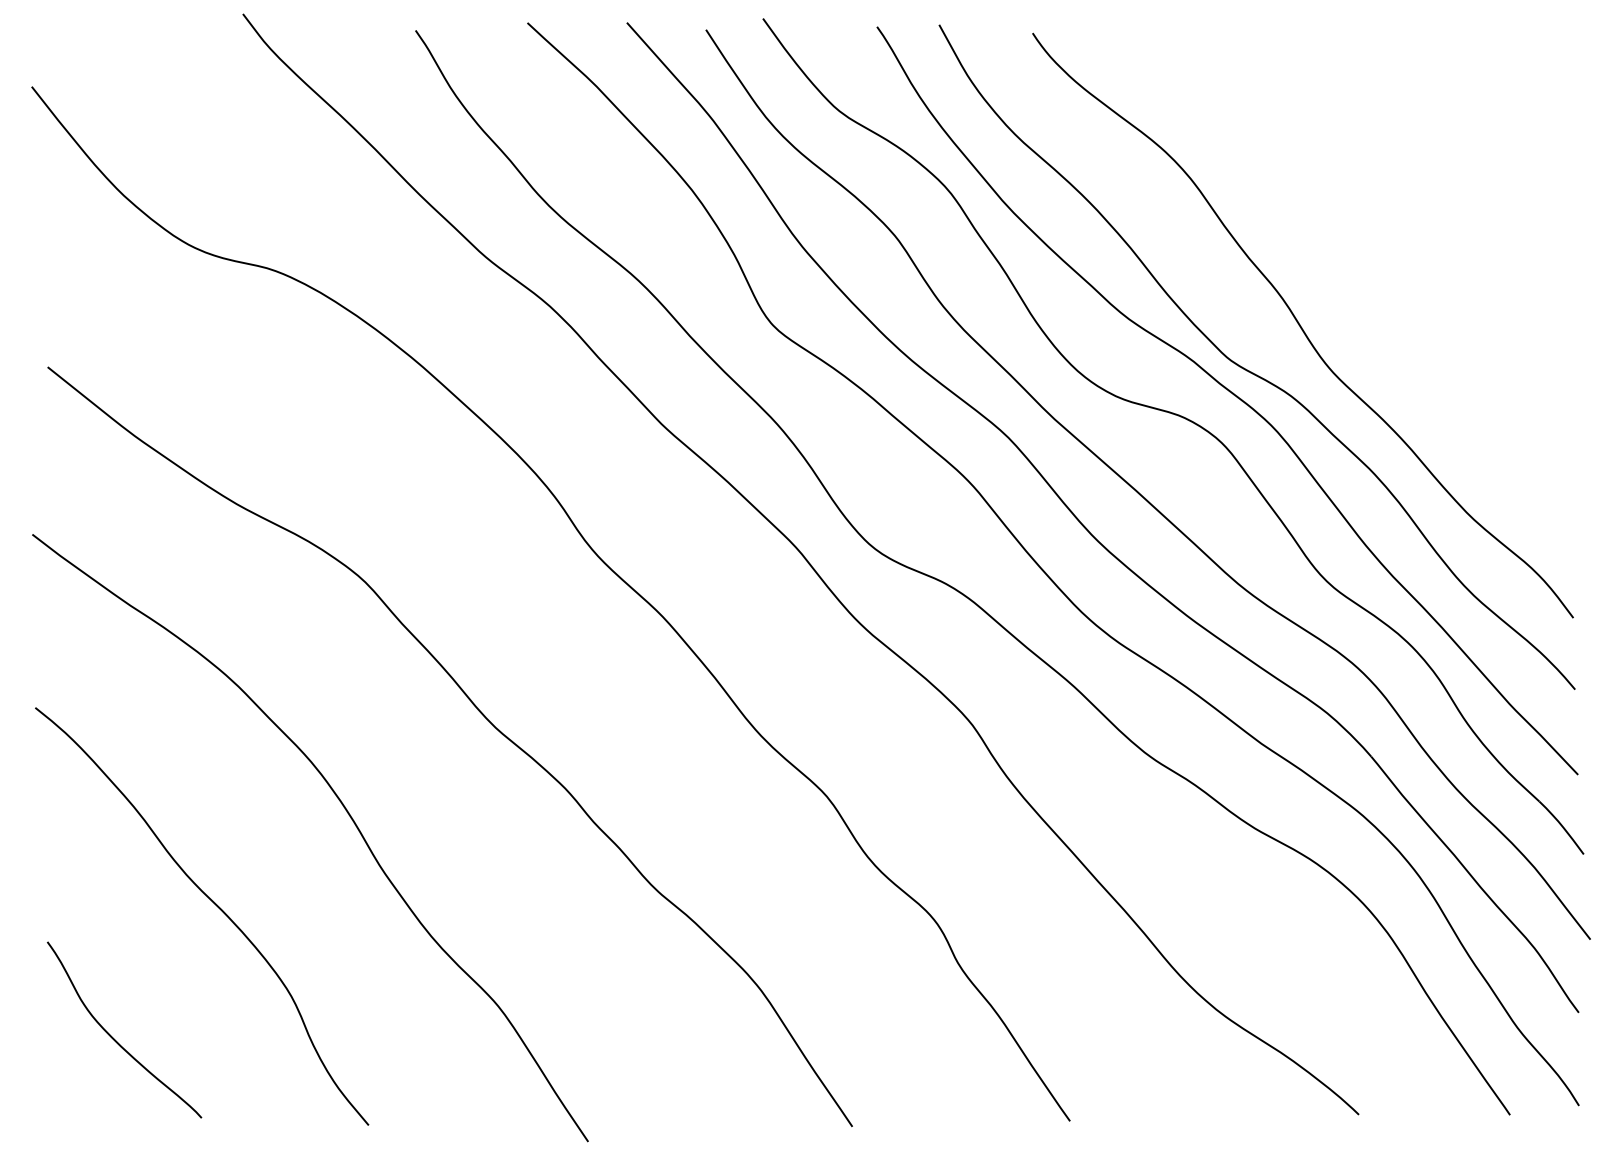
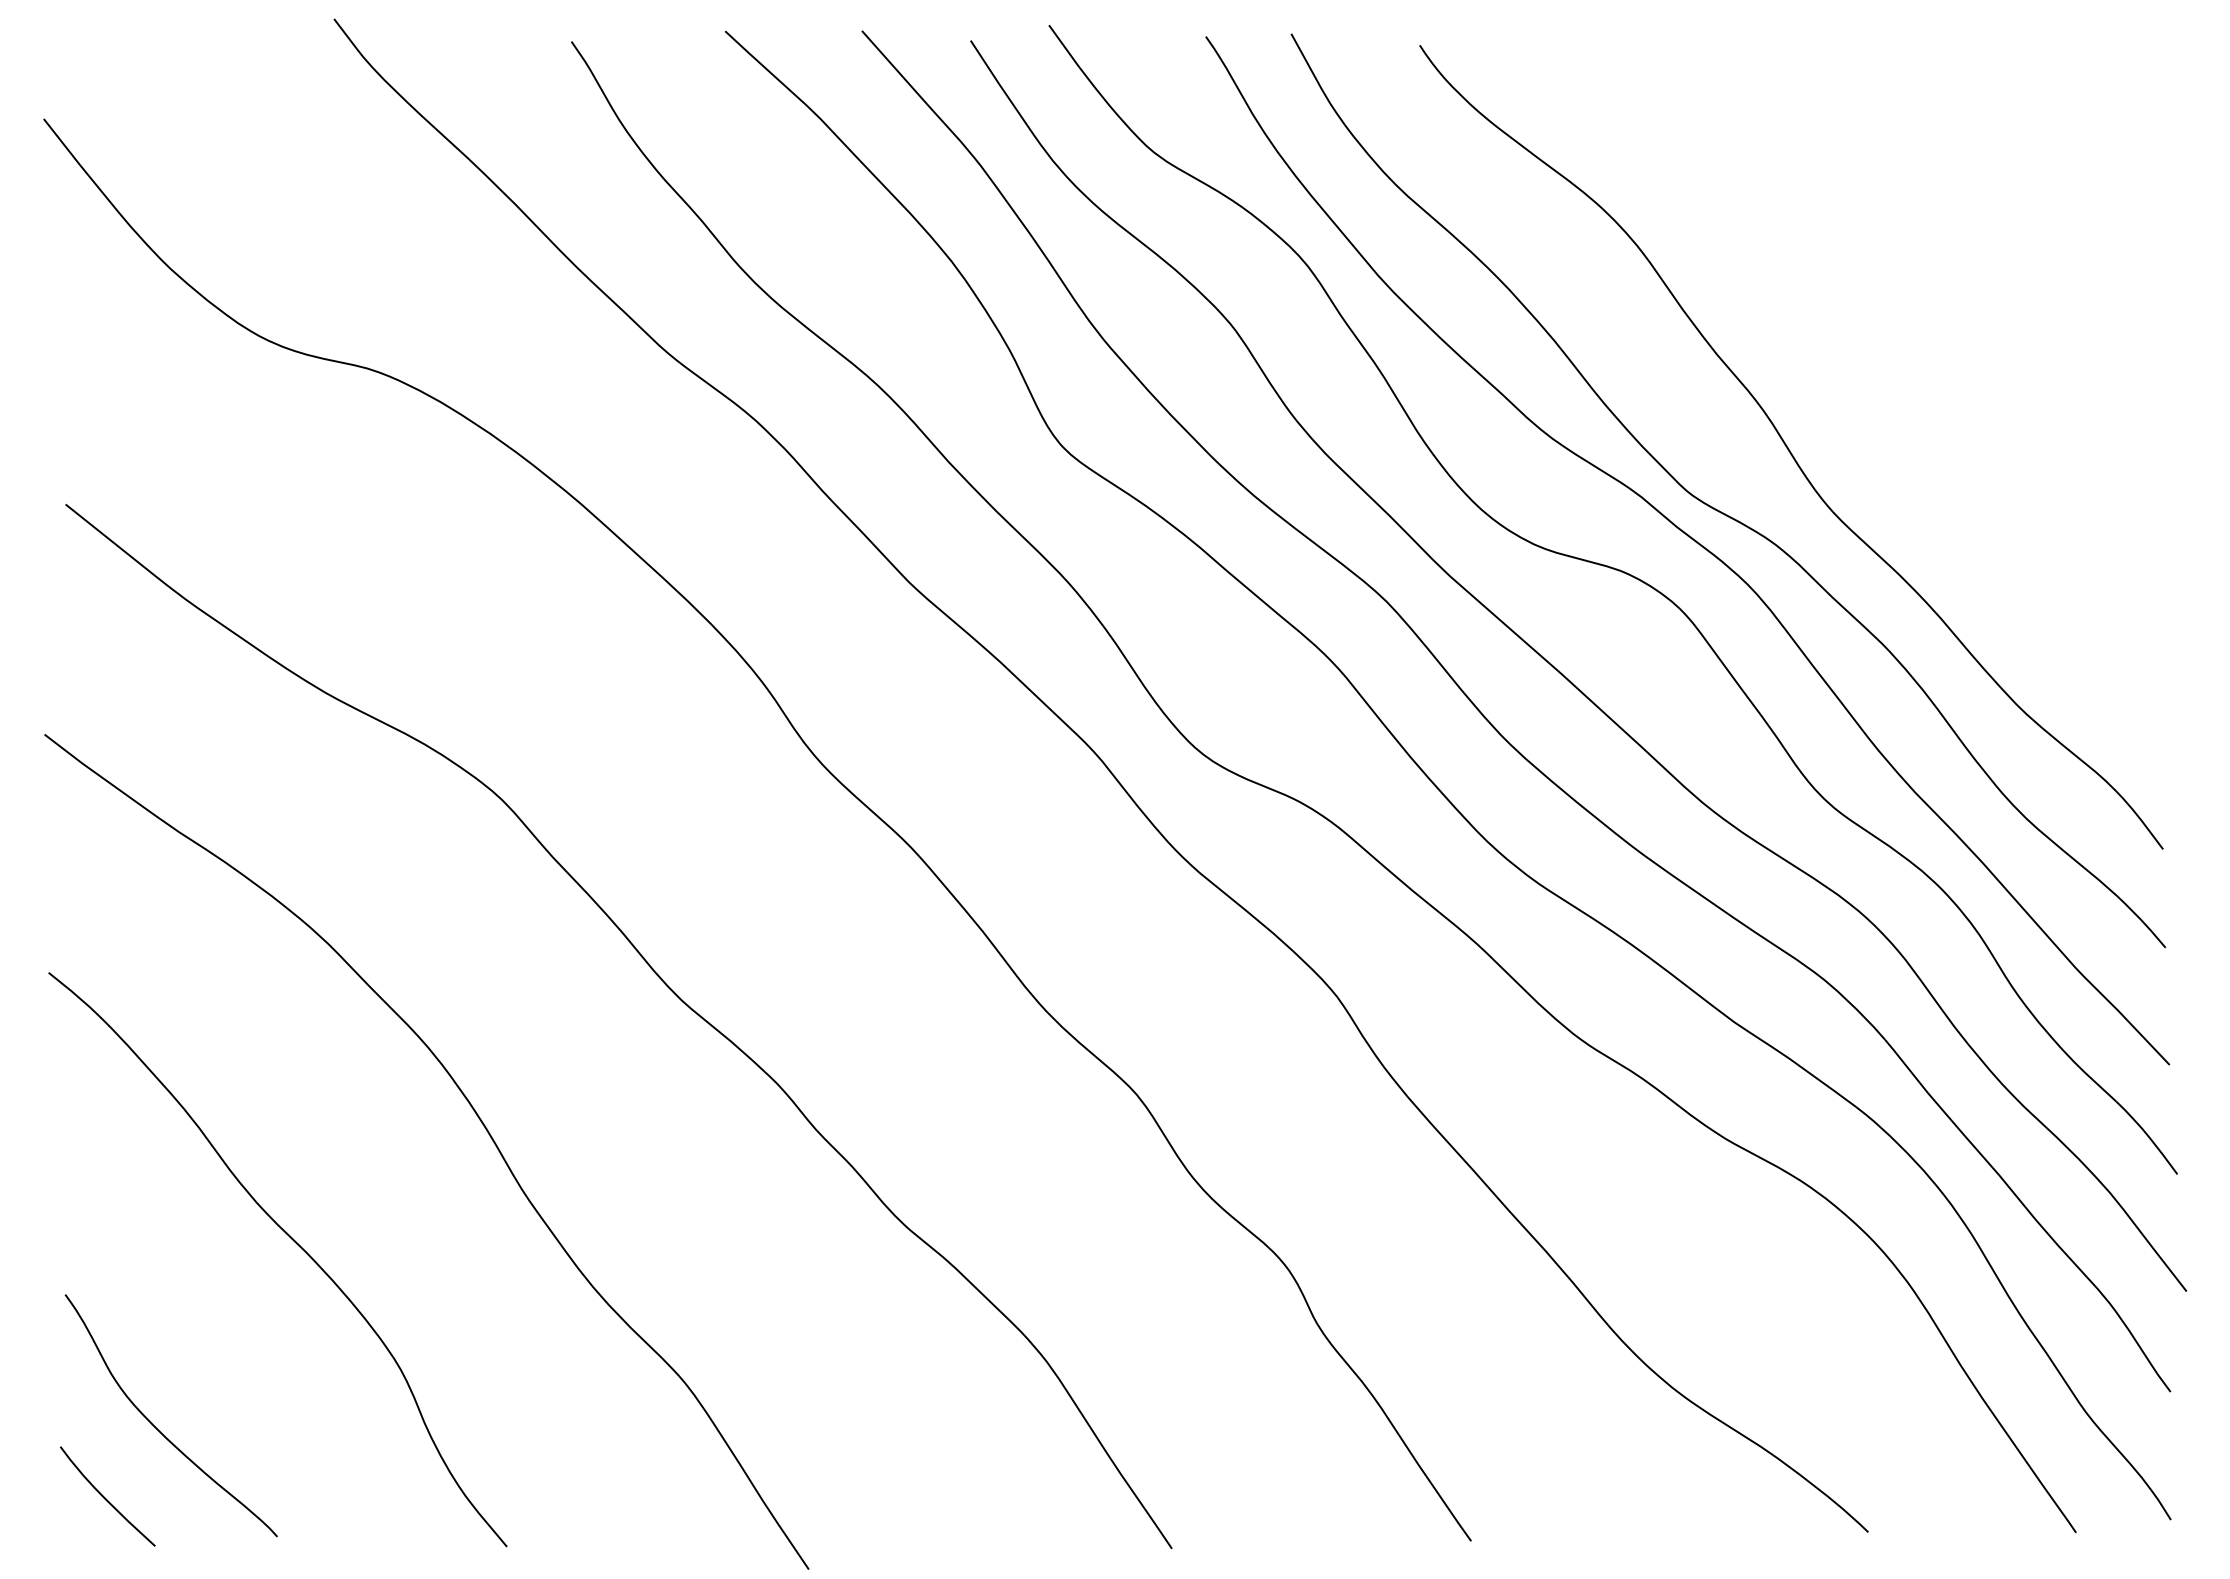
curve: (76, 1089) -> (105, 1497), added

